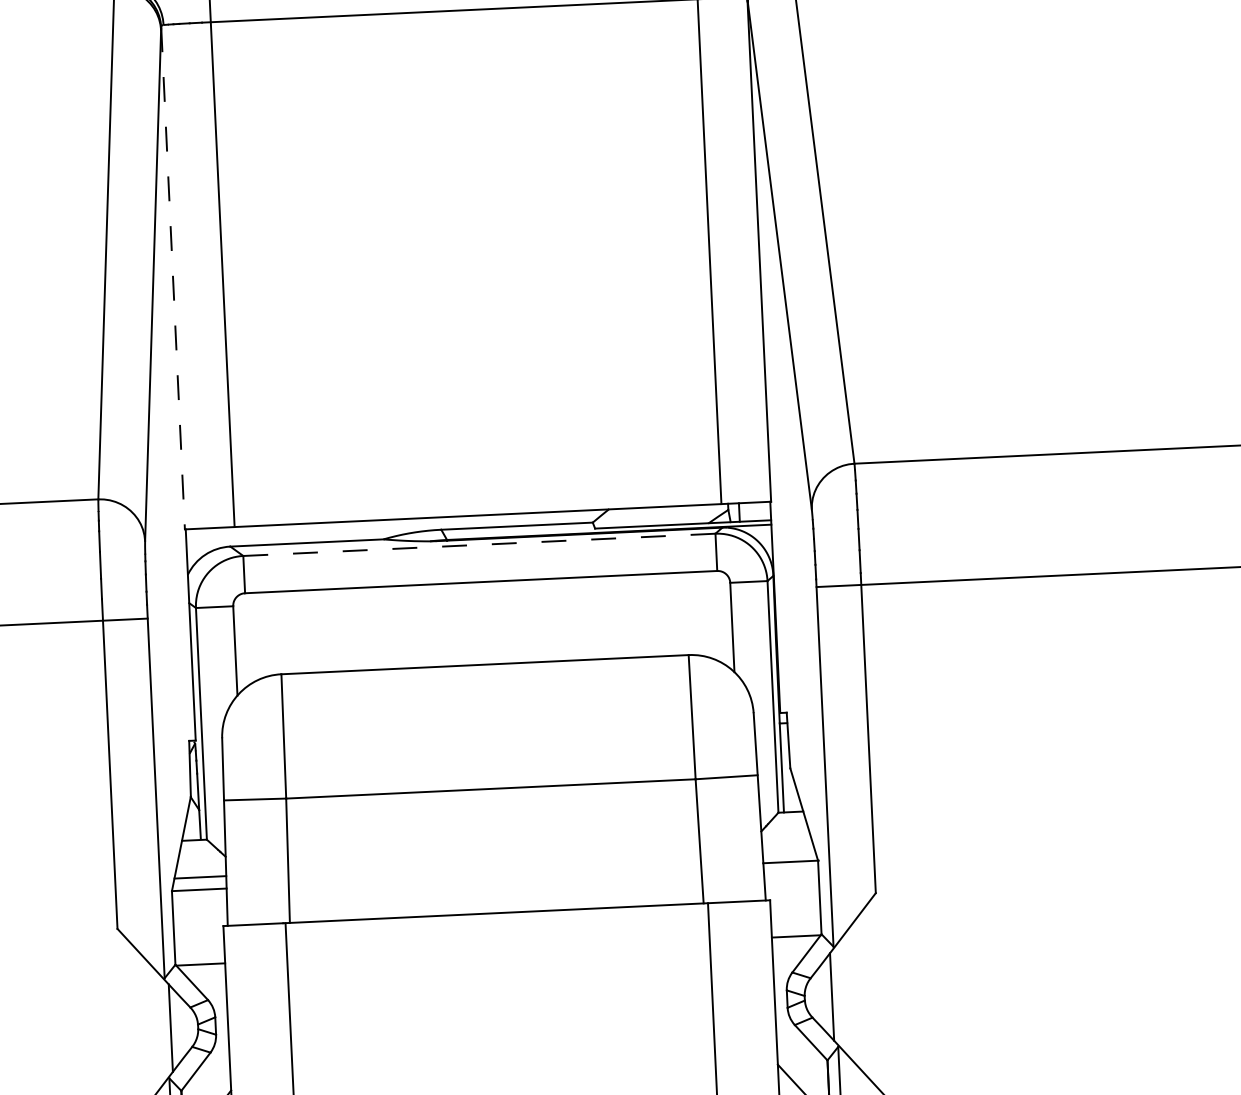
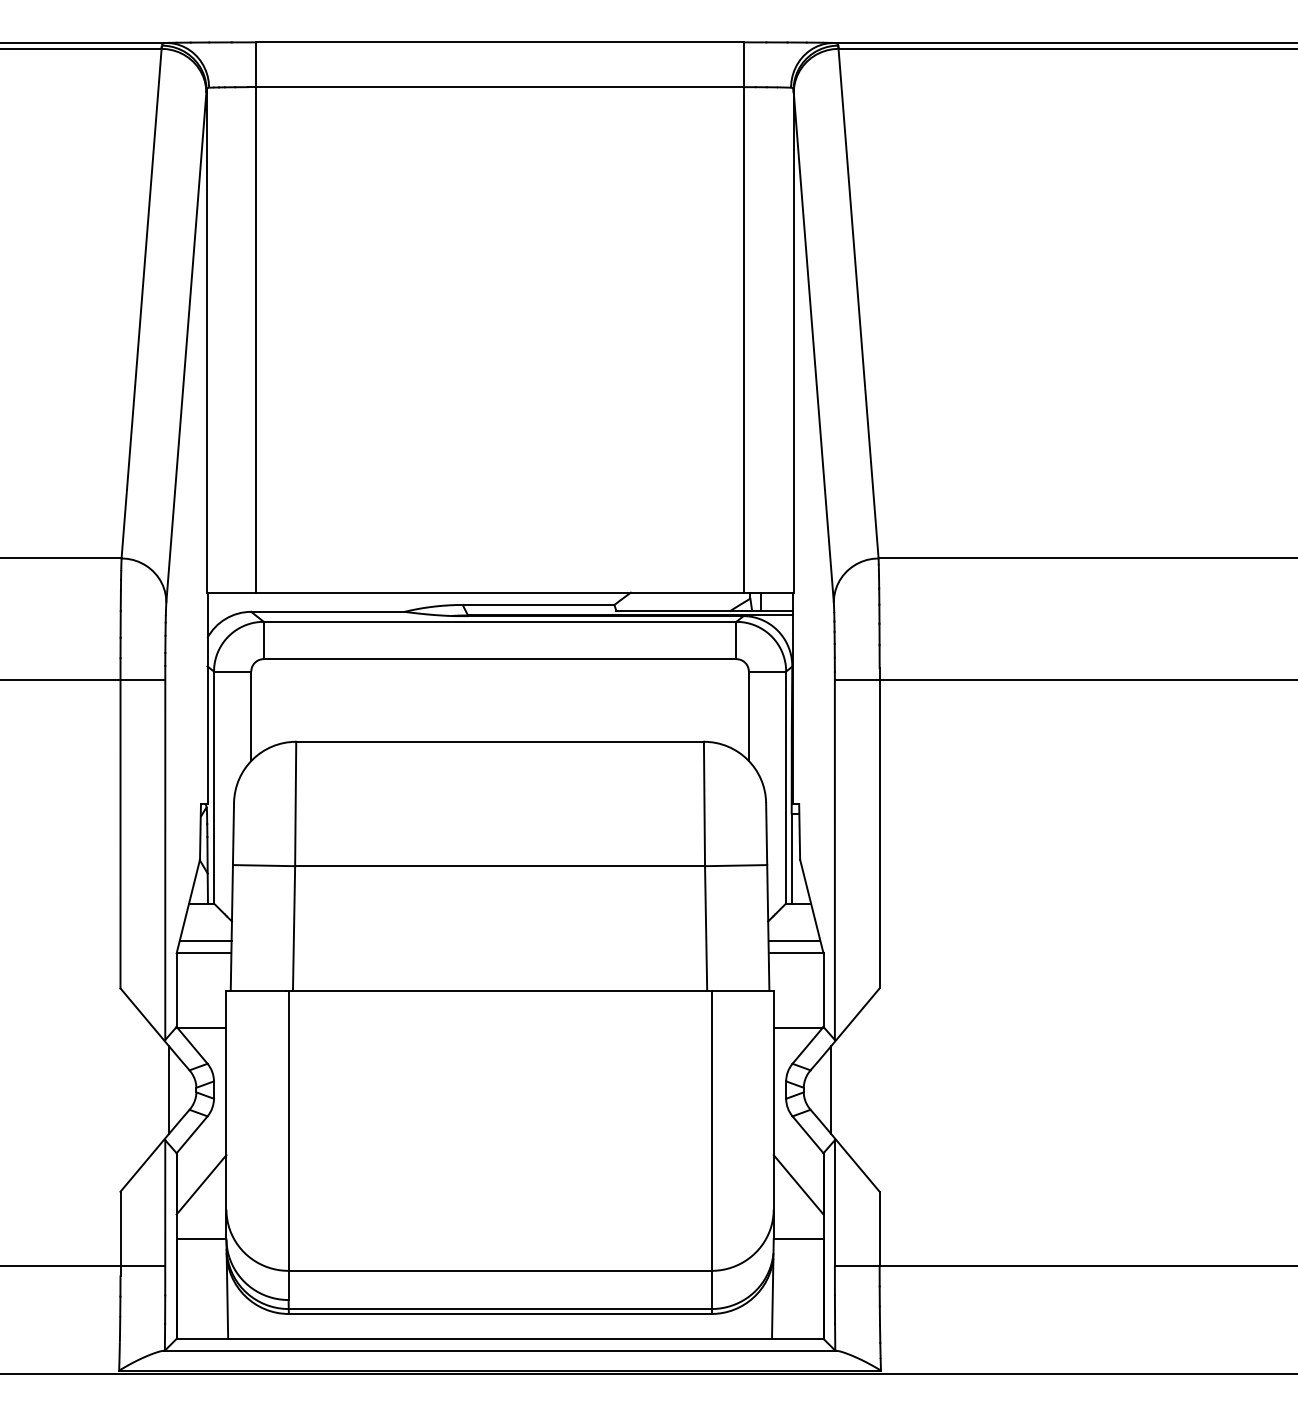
line: (172, 278) -> (206, 341), dashed -> solid
line: (478, 544) -> (499, 621), dashed -> solid
line: (788, 849) -> (794, 940), added

